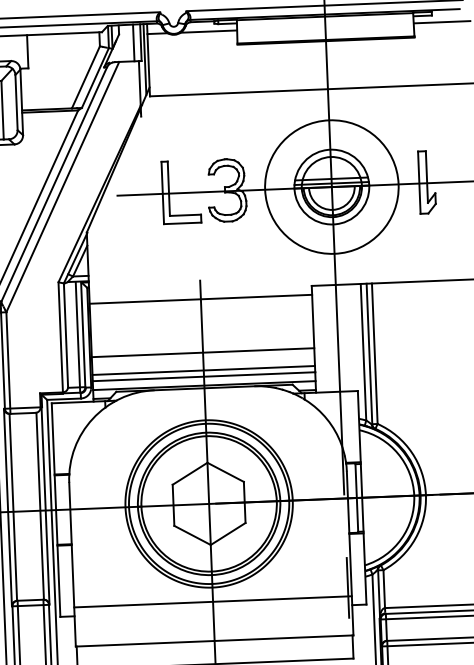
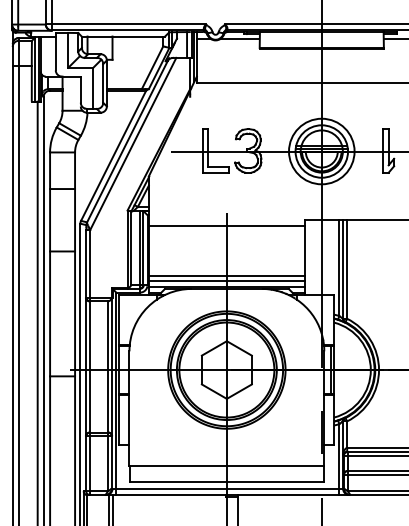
circle: (331, 187) -> (321, 151), size x0.7
line: (202, 352) -> (226, 263), removed
line: (212, 601) -> (226, 438), removed

